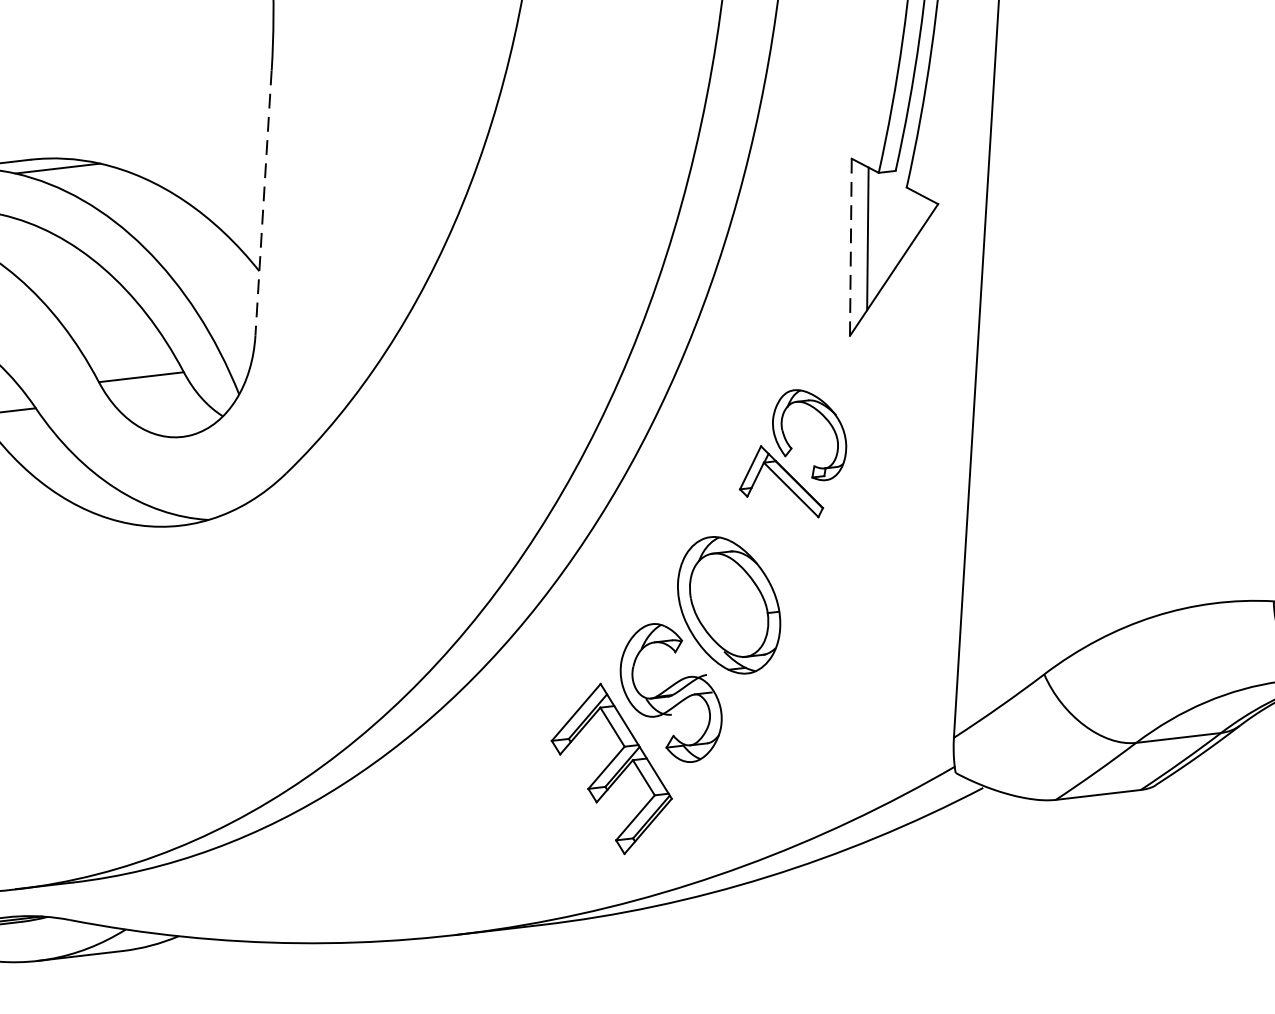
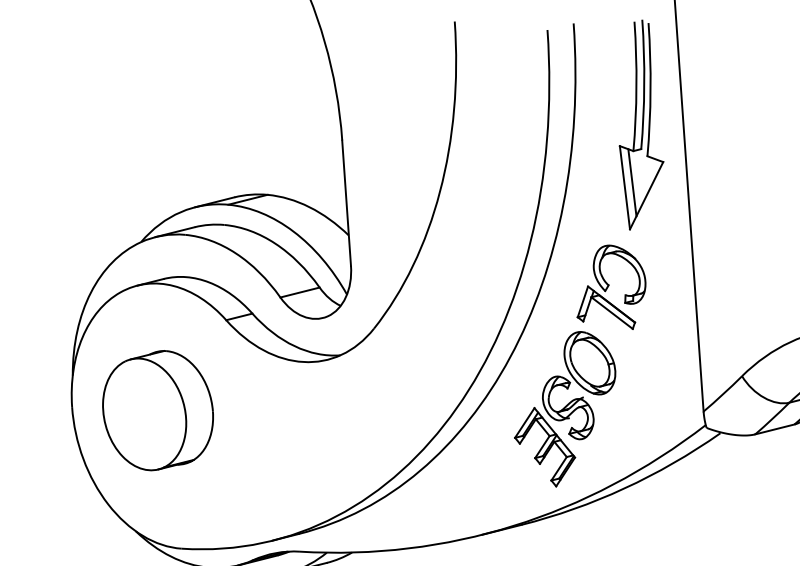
line: (263, 203) -> (346, 203), dashed -> solid
line: (850, 246) -> (624, 187), dashed -> solid
part: (795, 450) -> (611, 286), size x1.43

